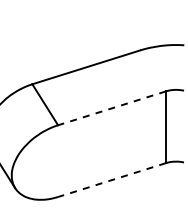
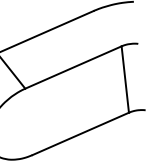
line: (112, 108) -> (73, 67), dashed -> solid
line: (112, 180) -> (81, 134), dashed -> solid

